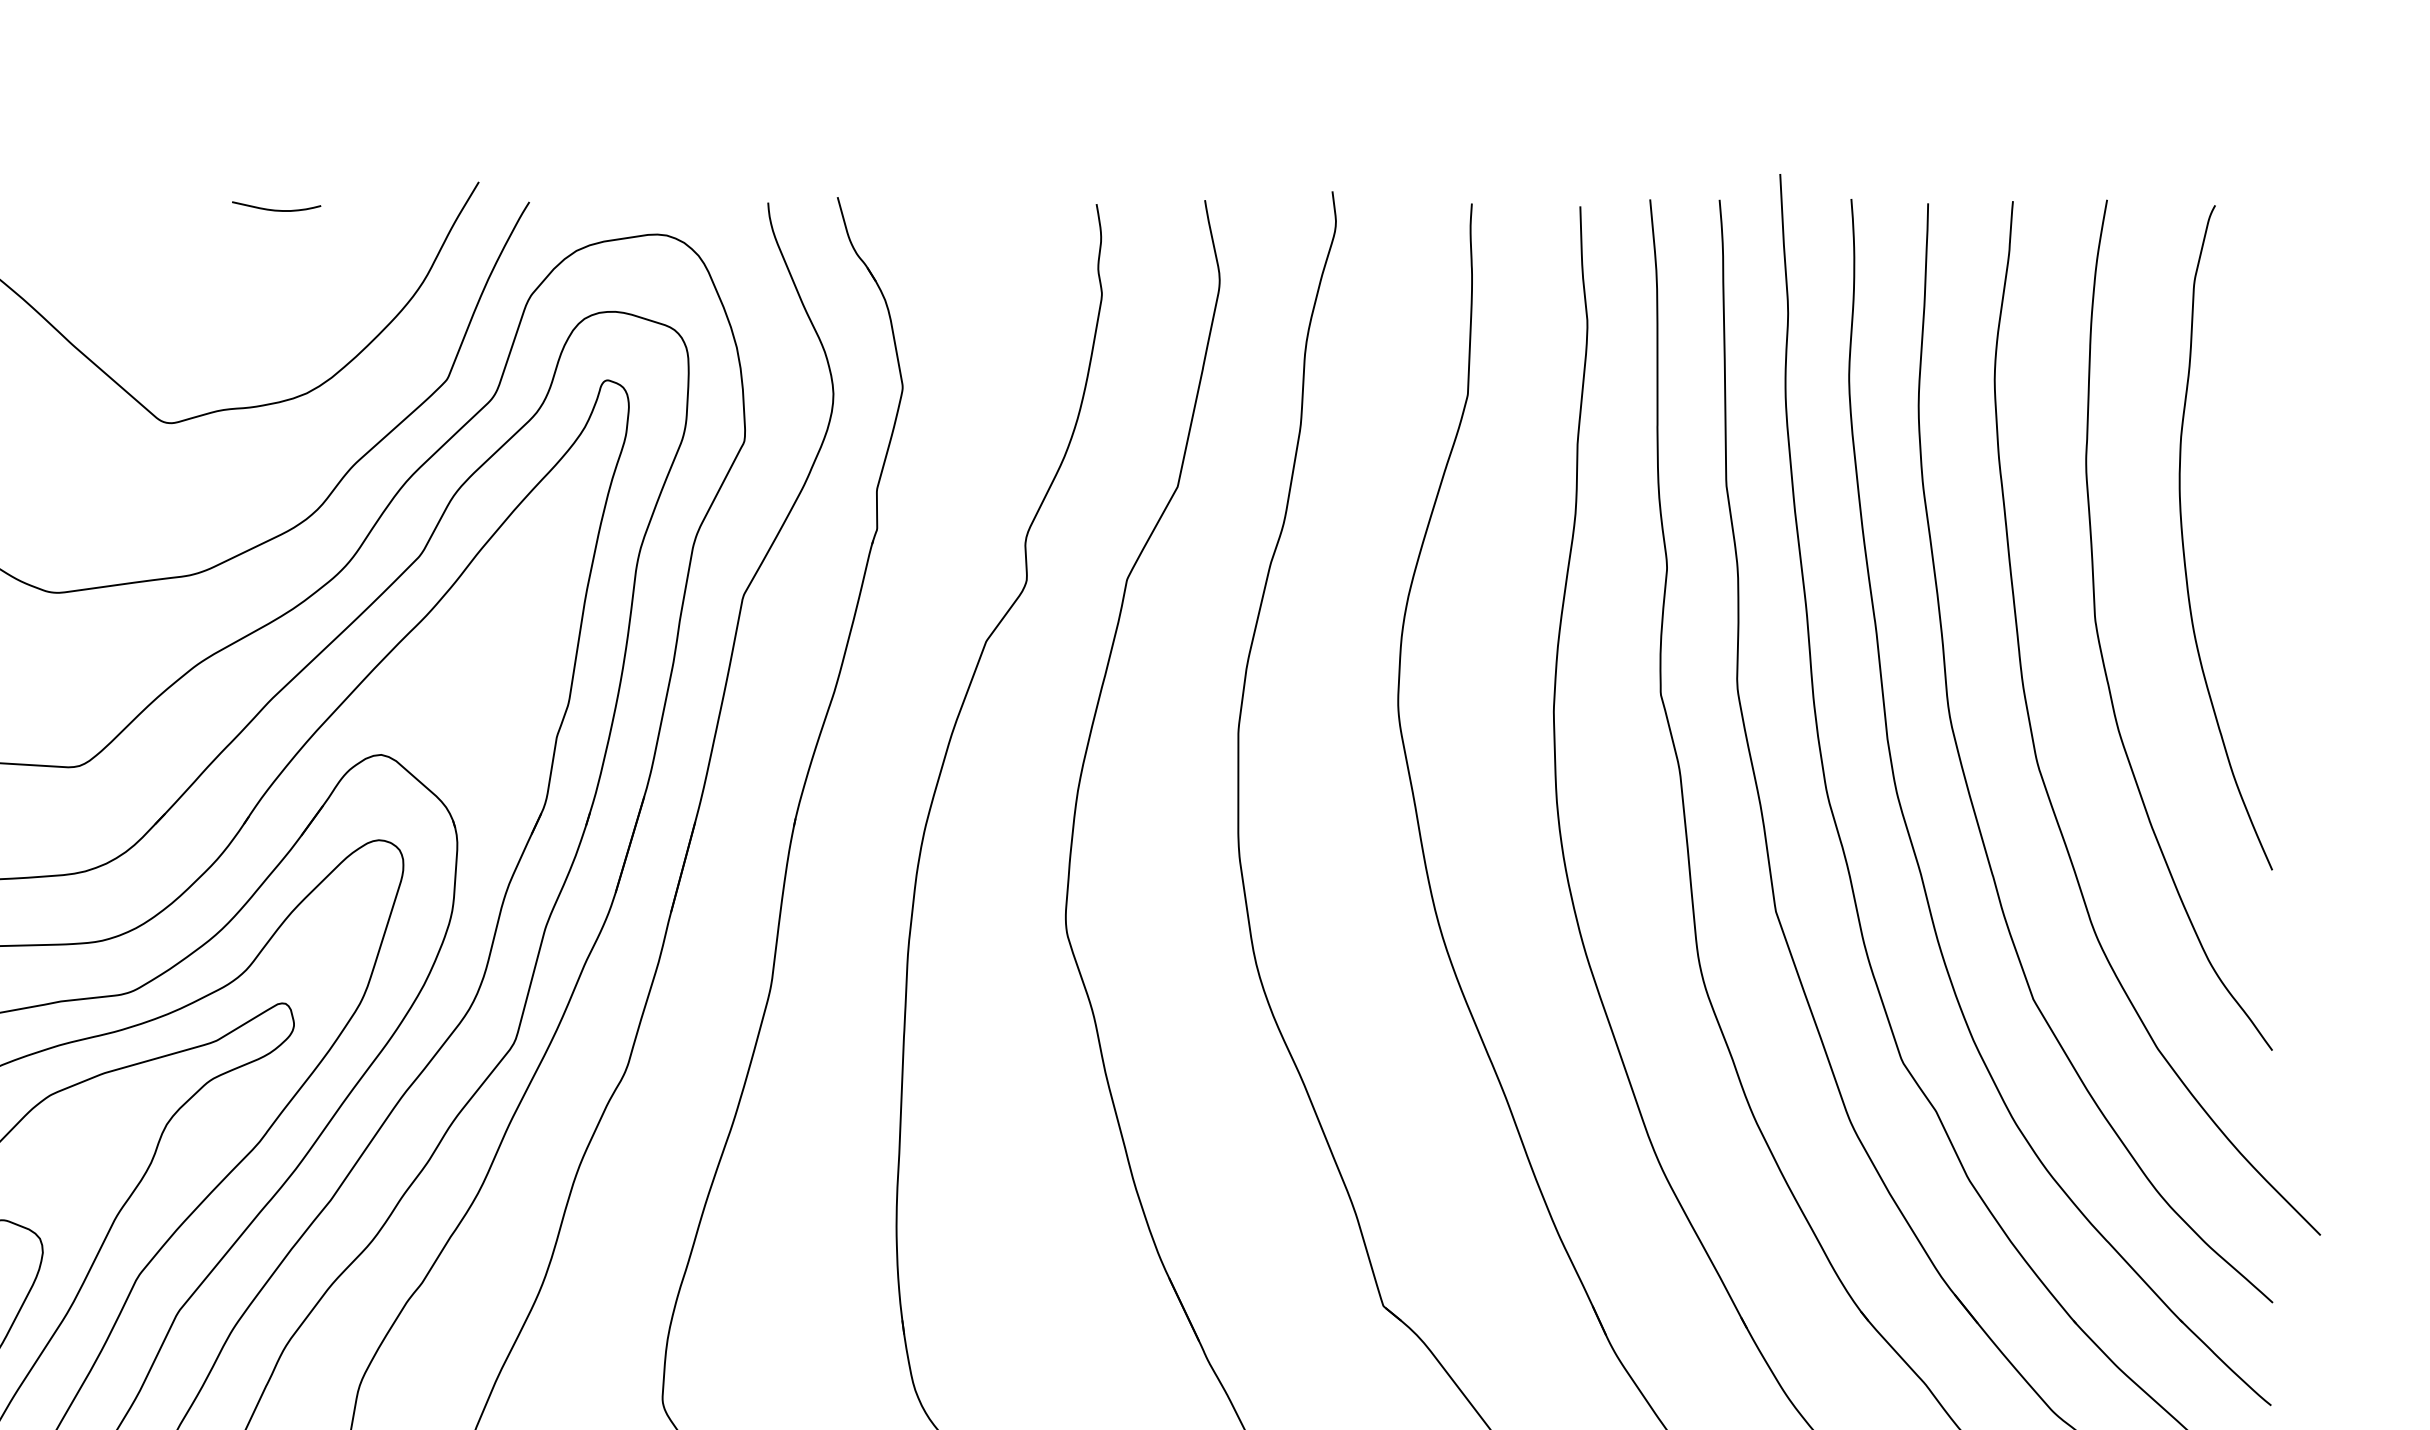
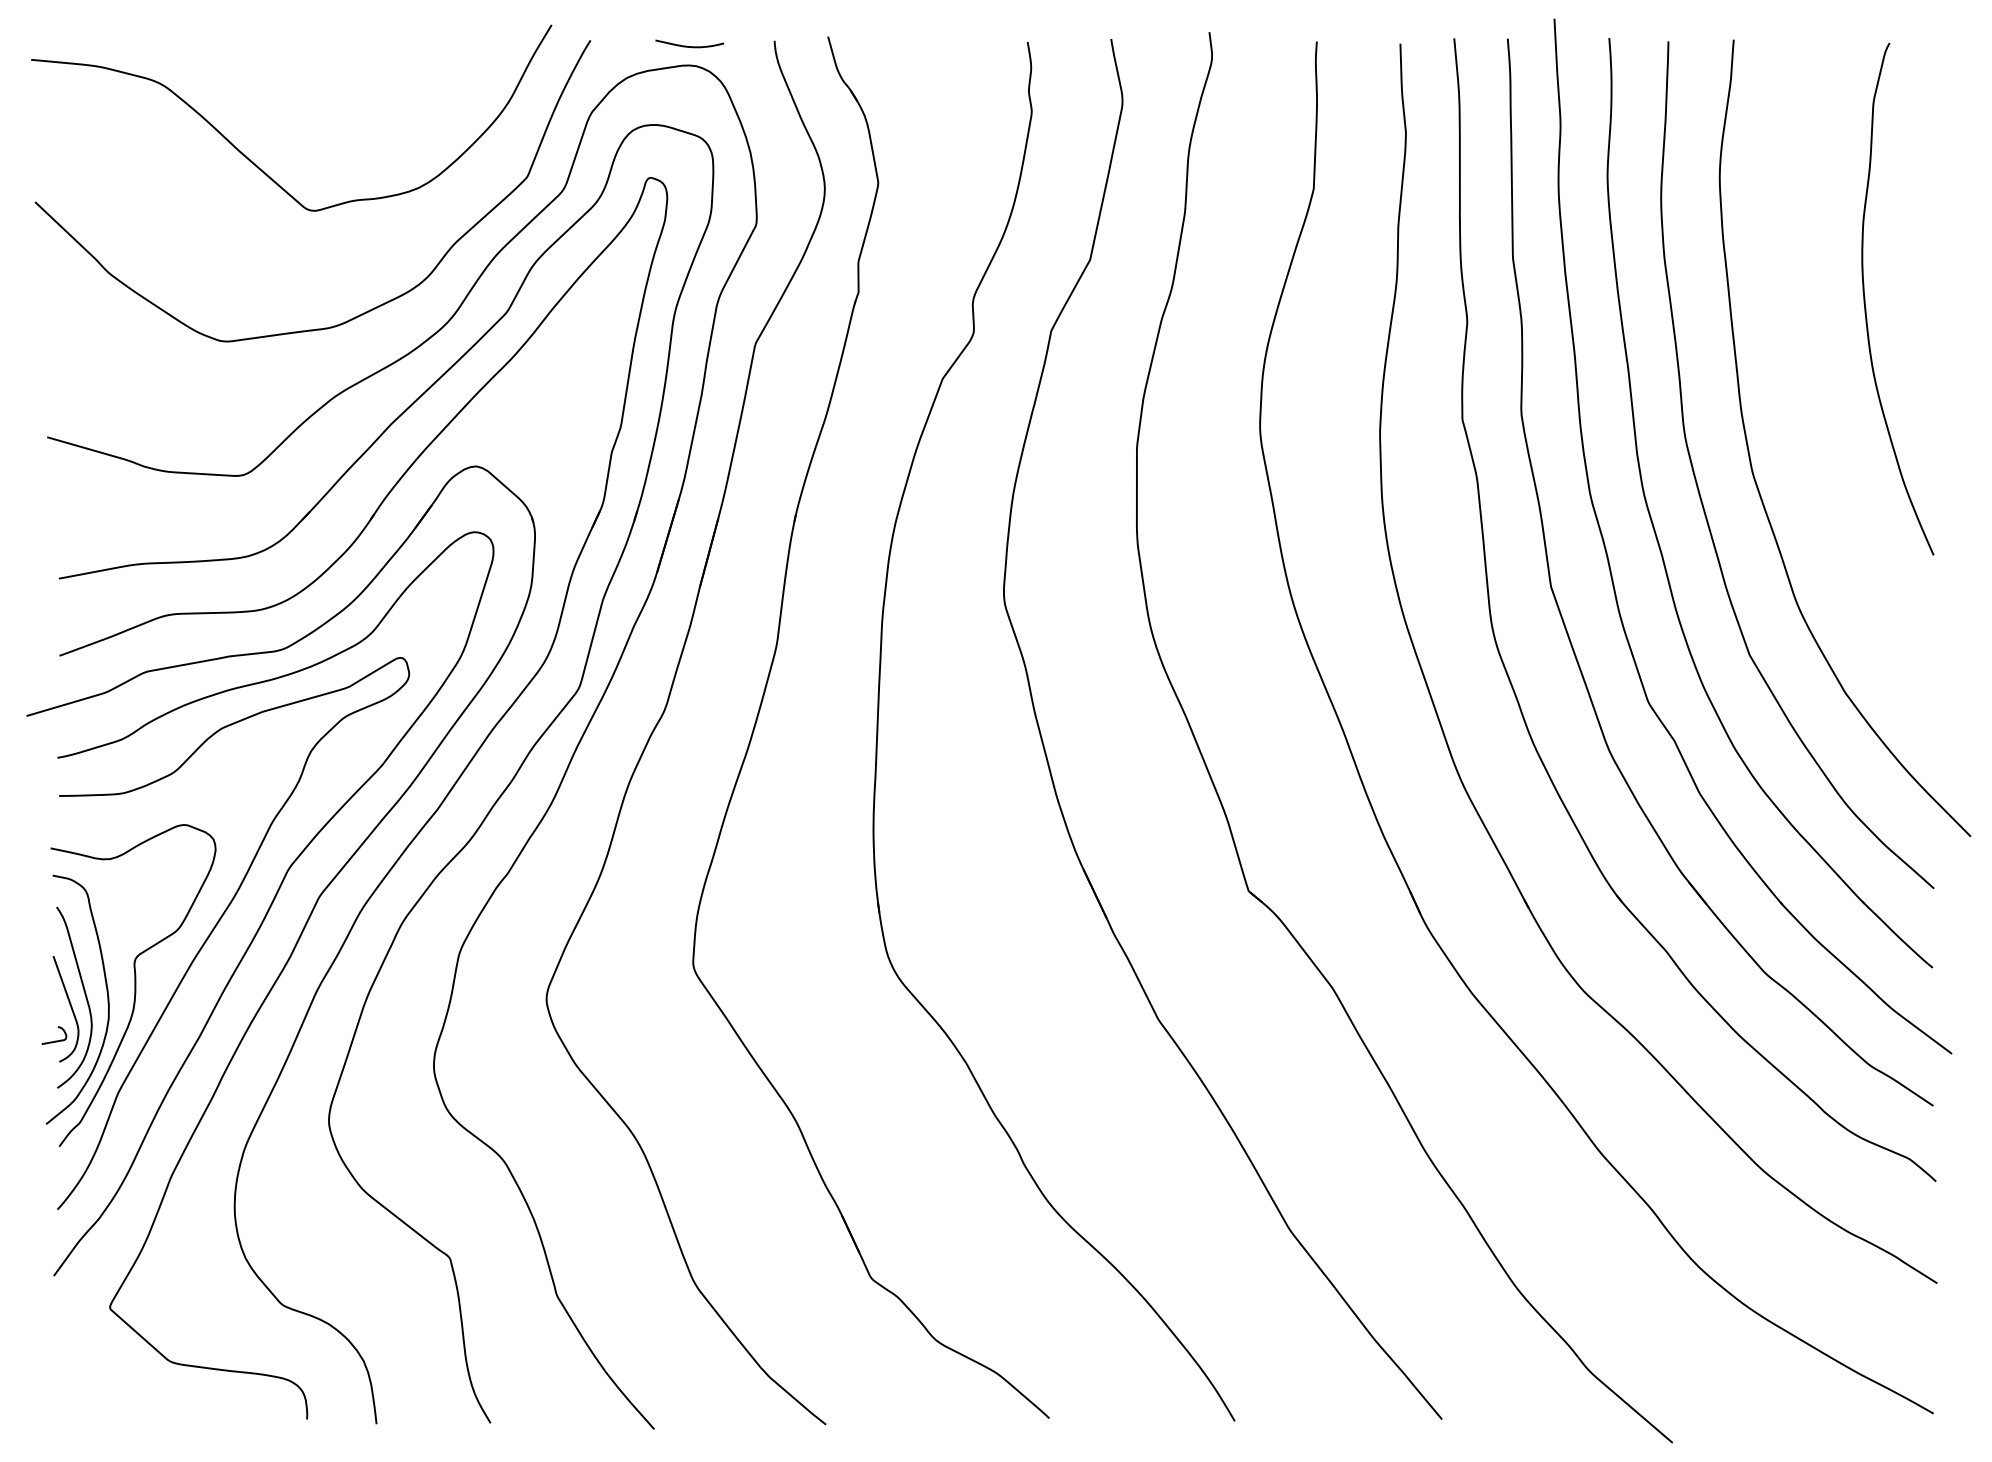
curve: (273, 208) -> (687, 45), moved
curve: (2100, 642) -> (1801, 379), removed

